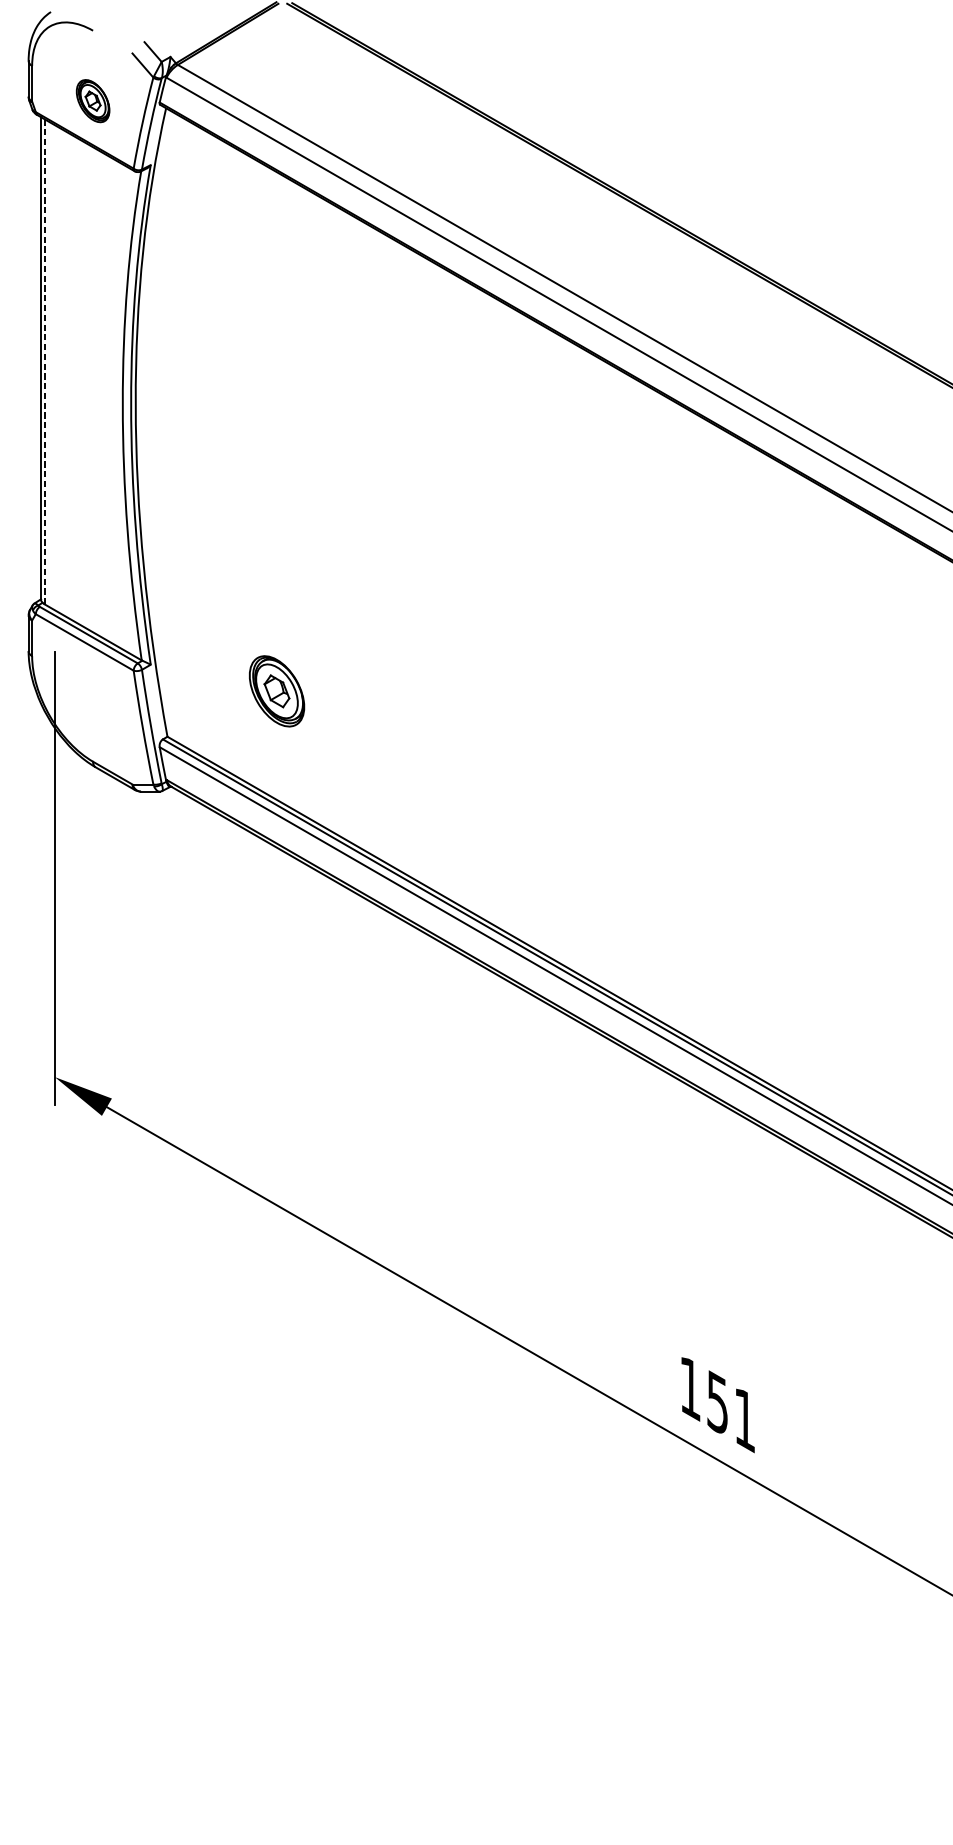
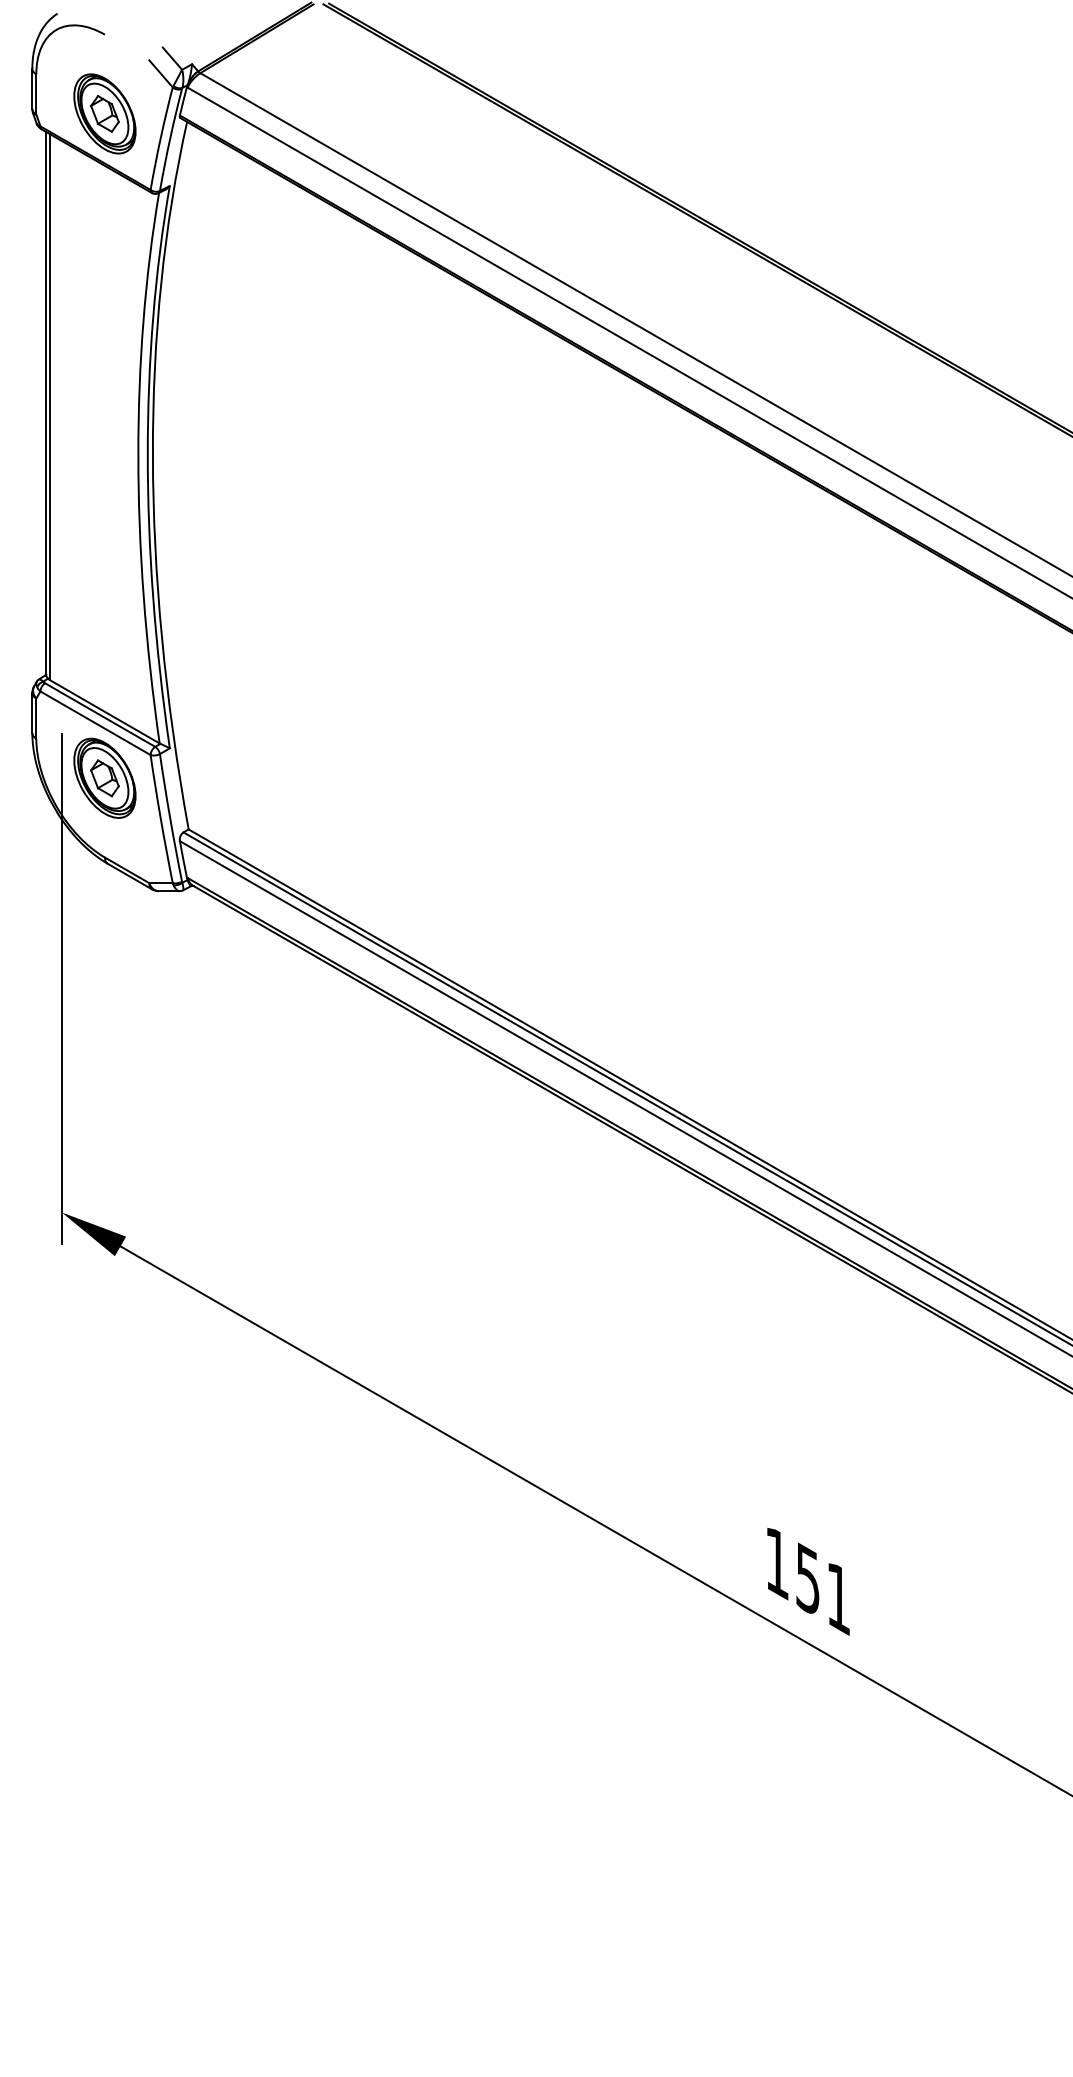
part: (92, 100) -> (104, 113), size x1.67
line: (44, 361) -> (50, 406), dashed -> solid
part: (276, 690) -> (104, 777), moved

